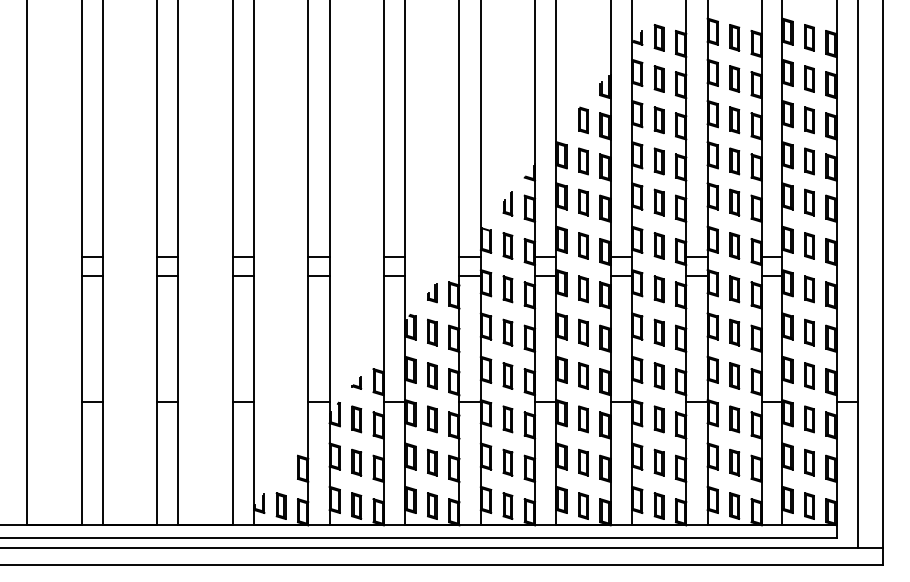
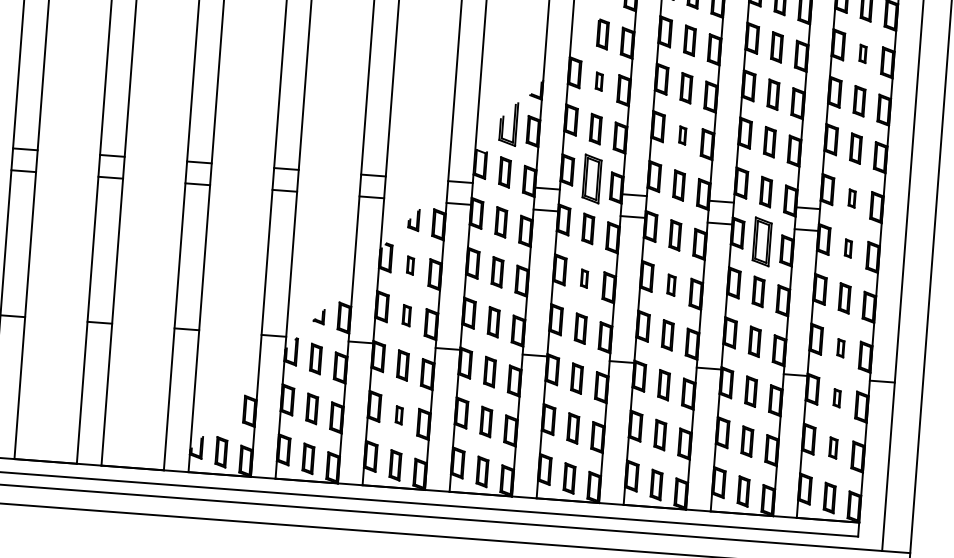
part: (809, 120) -> (863, 54), size x0.6
part: (583, 161) -> (599, 81), size x0.6
part: (658, 202) -> (682, 135), size x0.6
part: (507, 203) -> (508, 123), size x1.6
part: (583, 245) -> (592, 178), size x1.6
part: (809, 245) -> (852, 198), size x0.6
part: (734, 289) -> (762, 242), size x1.6
part: (809, 289) -> (848, 248), size x0.6
part: (432, 332) -> (410, 265), size x0.6
part: (583, 332) -> (584, 278), size x0.6
part: (658, 332) -> (670, 285), size x0.7
part: (432, 375) -> (406, 315), size x0.7
part: (809, 375) -> (840, 347), size x0.6
part: (809, 419) -> (837, 398), size x0.6
part: (432, 462) -> (399, 415), size x0.6
part: (809, 462) -> (833, 447), size x0.7

